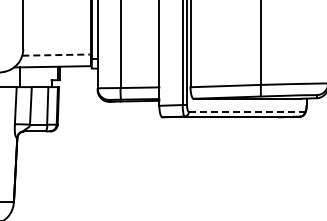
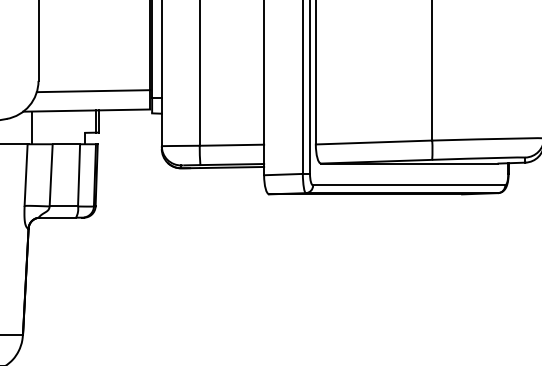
line: (56, 55) -> (93, 91), dashed -> solid
line: (246, 111) -> (408, 184), dashed -> solid

